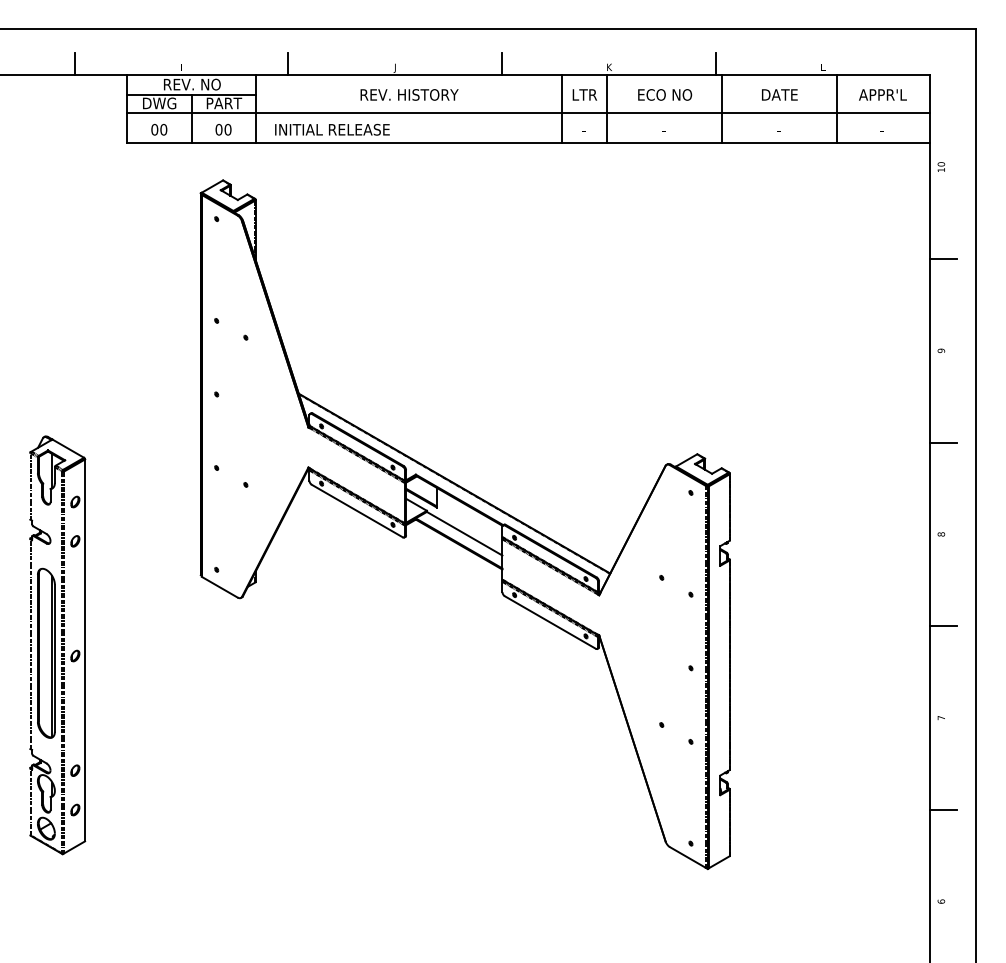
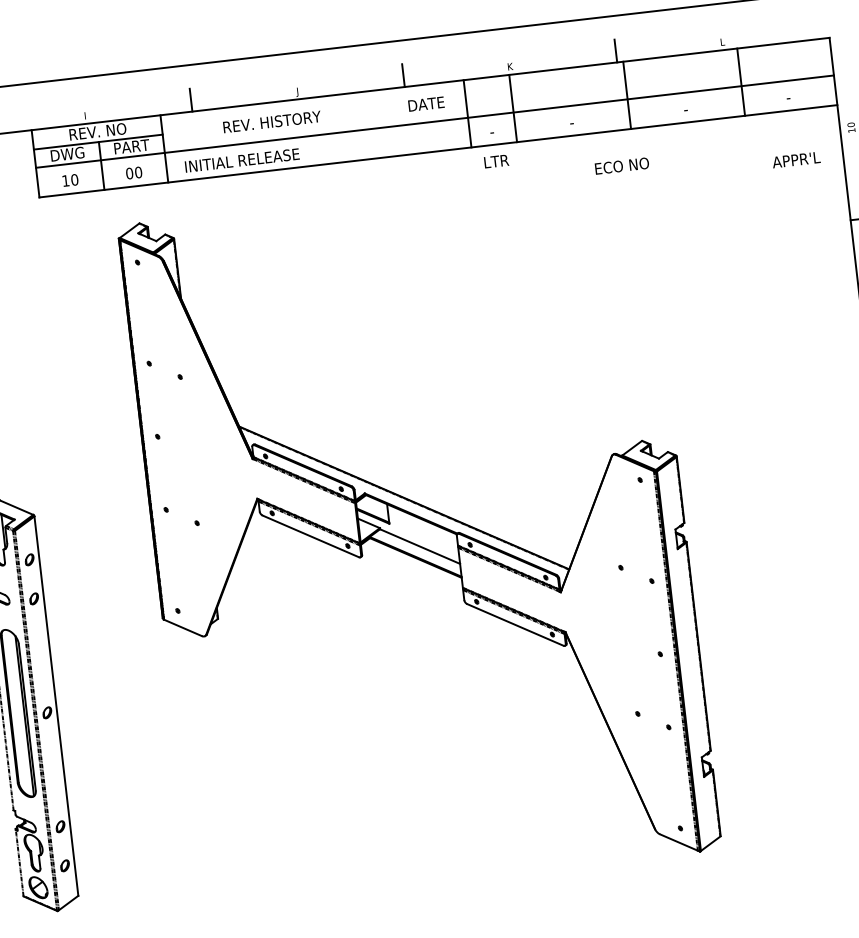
text: (409, 94) -> (272, 121), moved
text: (584, 94) -> (496, 161), moved
text: (665, 94) -> (622, 165), moved
text: (779, 94) -> (426, 103), moved
text: (882, 94) -> (795, 159), moved
text: (154, 129) -> (65, 180), 00 -> 10

